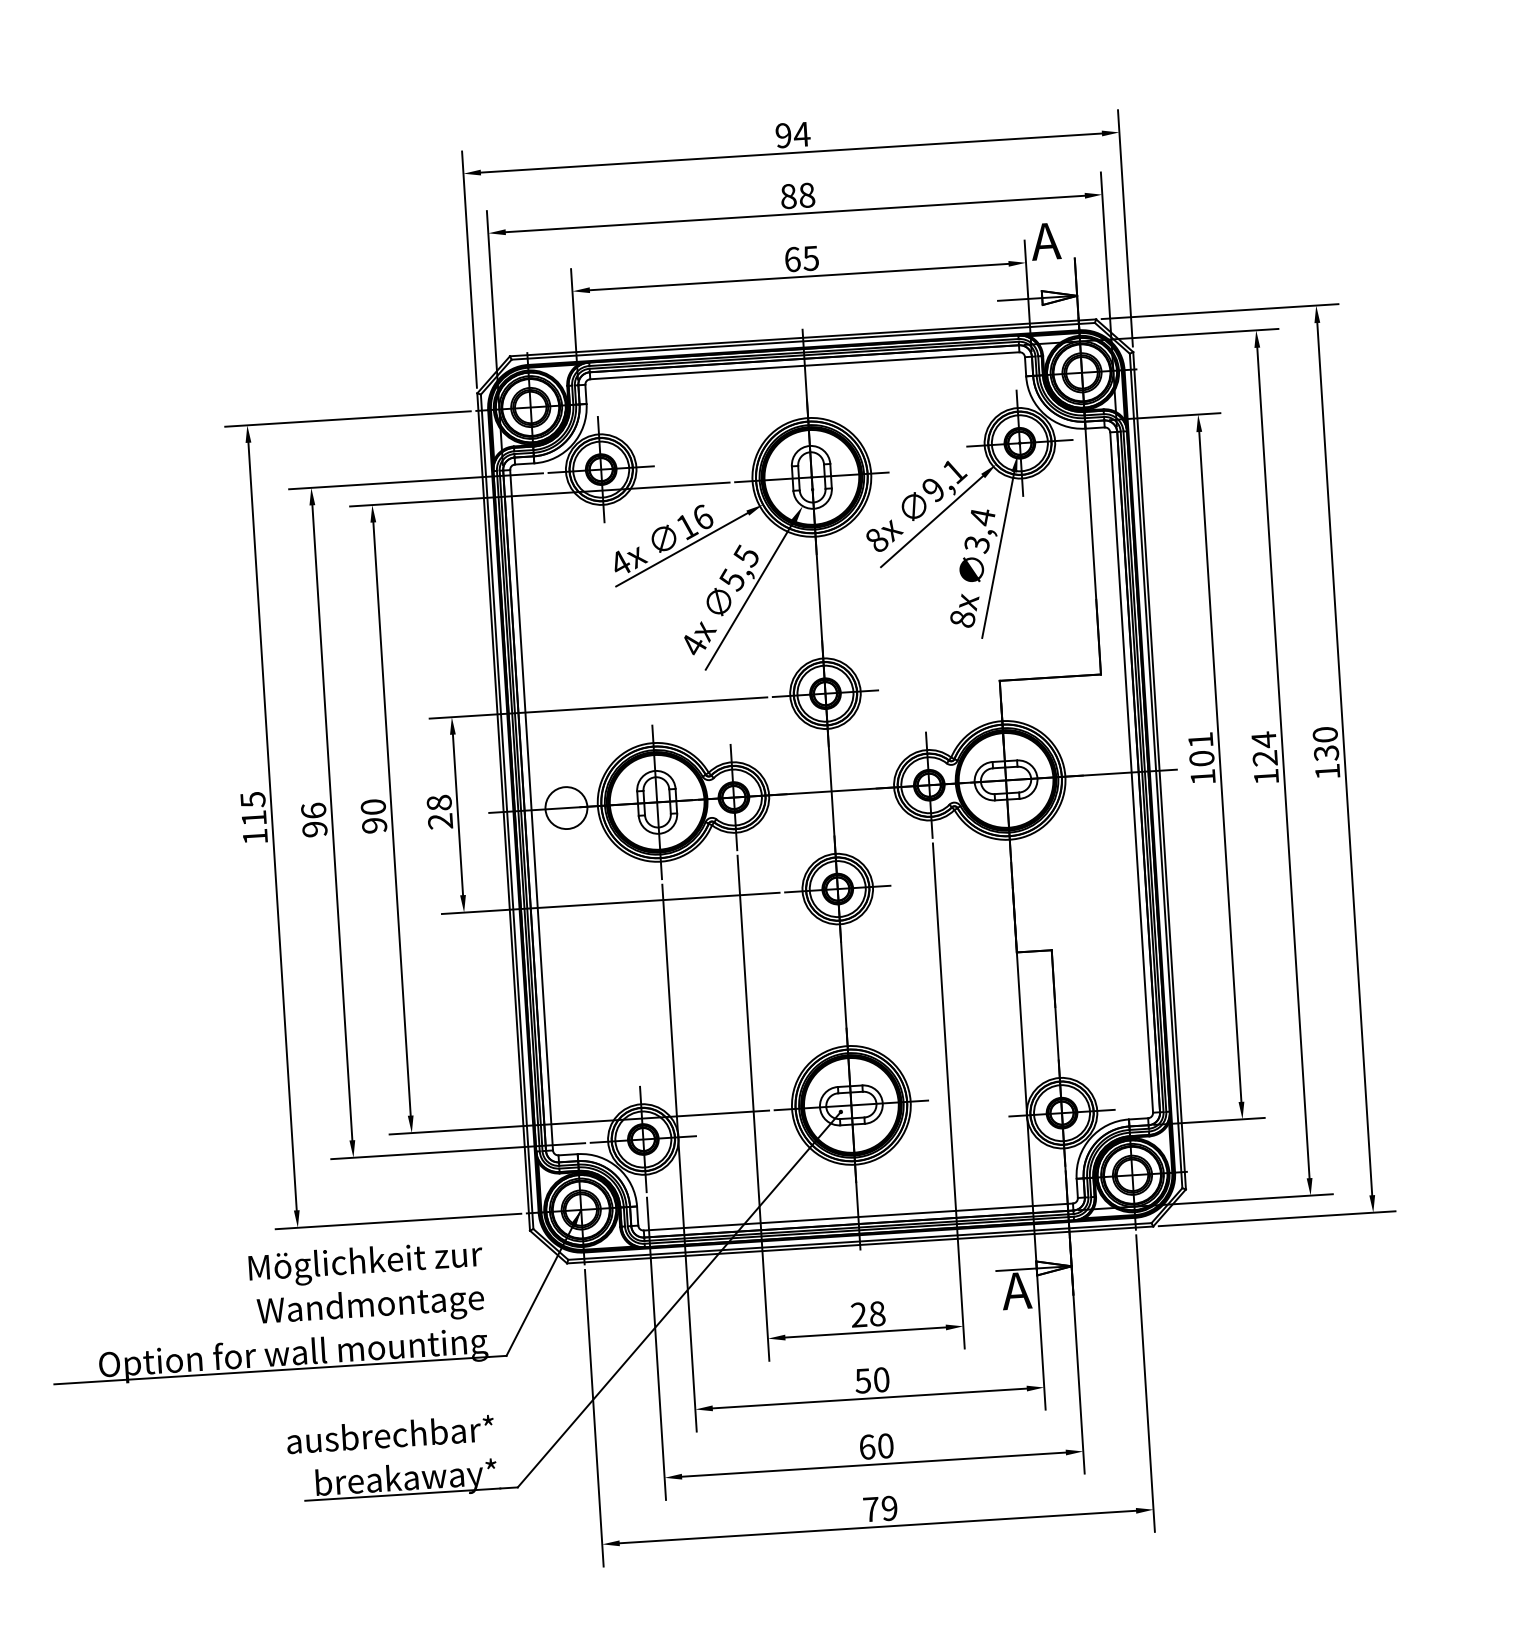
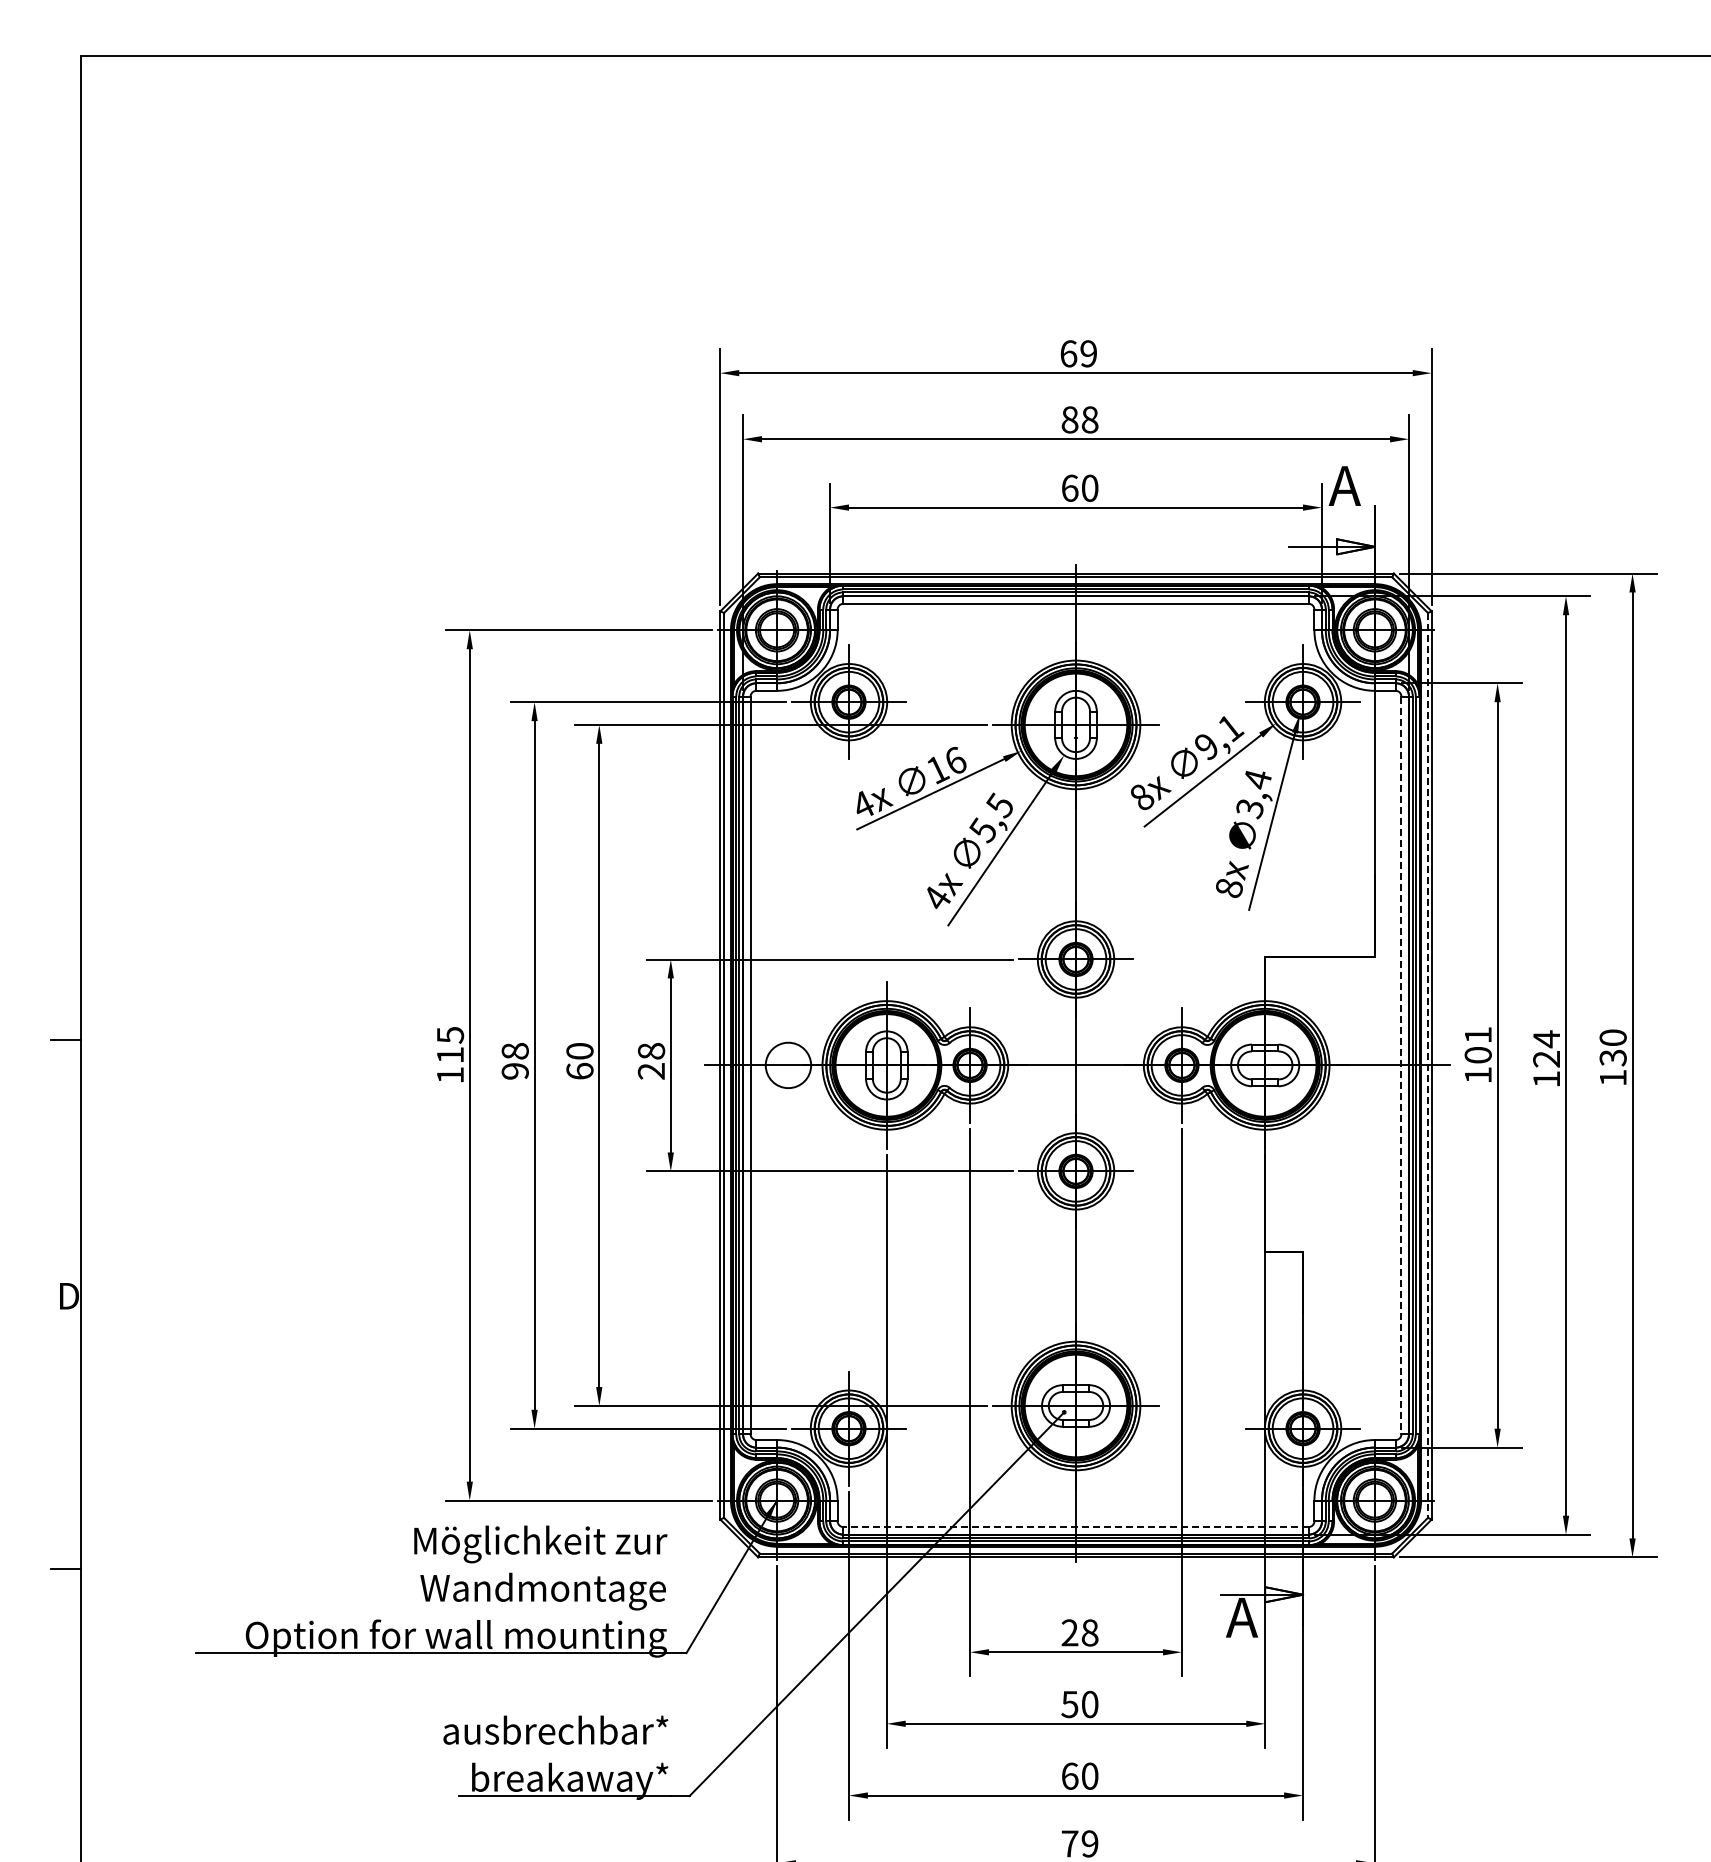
text: (792, 134) -> (1078, 353), 94 -> 69
text: (810, 257) -> (1089, 487), 65 -> 60
line: (1155, 771) -> (1427, 1065), solid -> dashed
line: (1131, 772) -> (1401, 1065), solid -> dashed
text: (312, 810) -> (514, 1050), 96 -> 98
text: (374, 824) -> (579, 1070), 90 -> 60
line: (858, 1217) -> (1076, 1527), solid -> dashed

